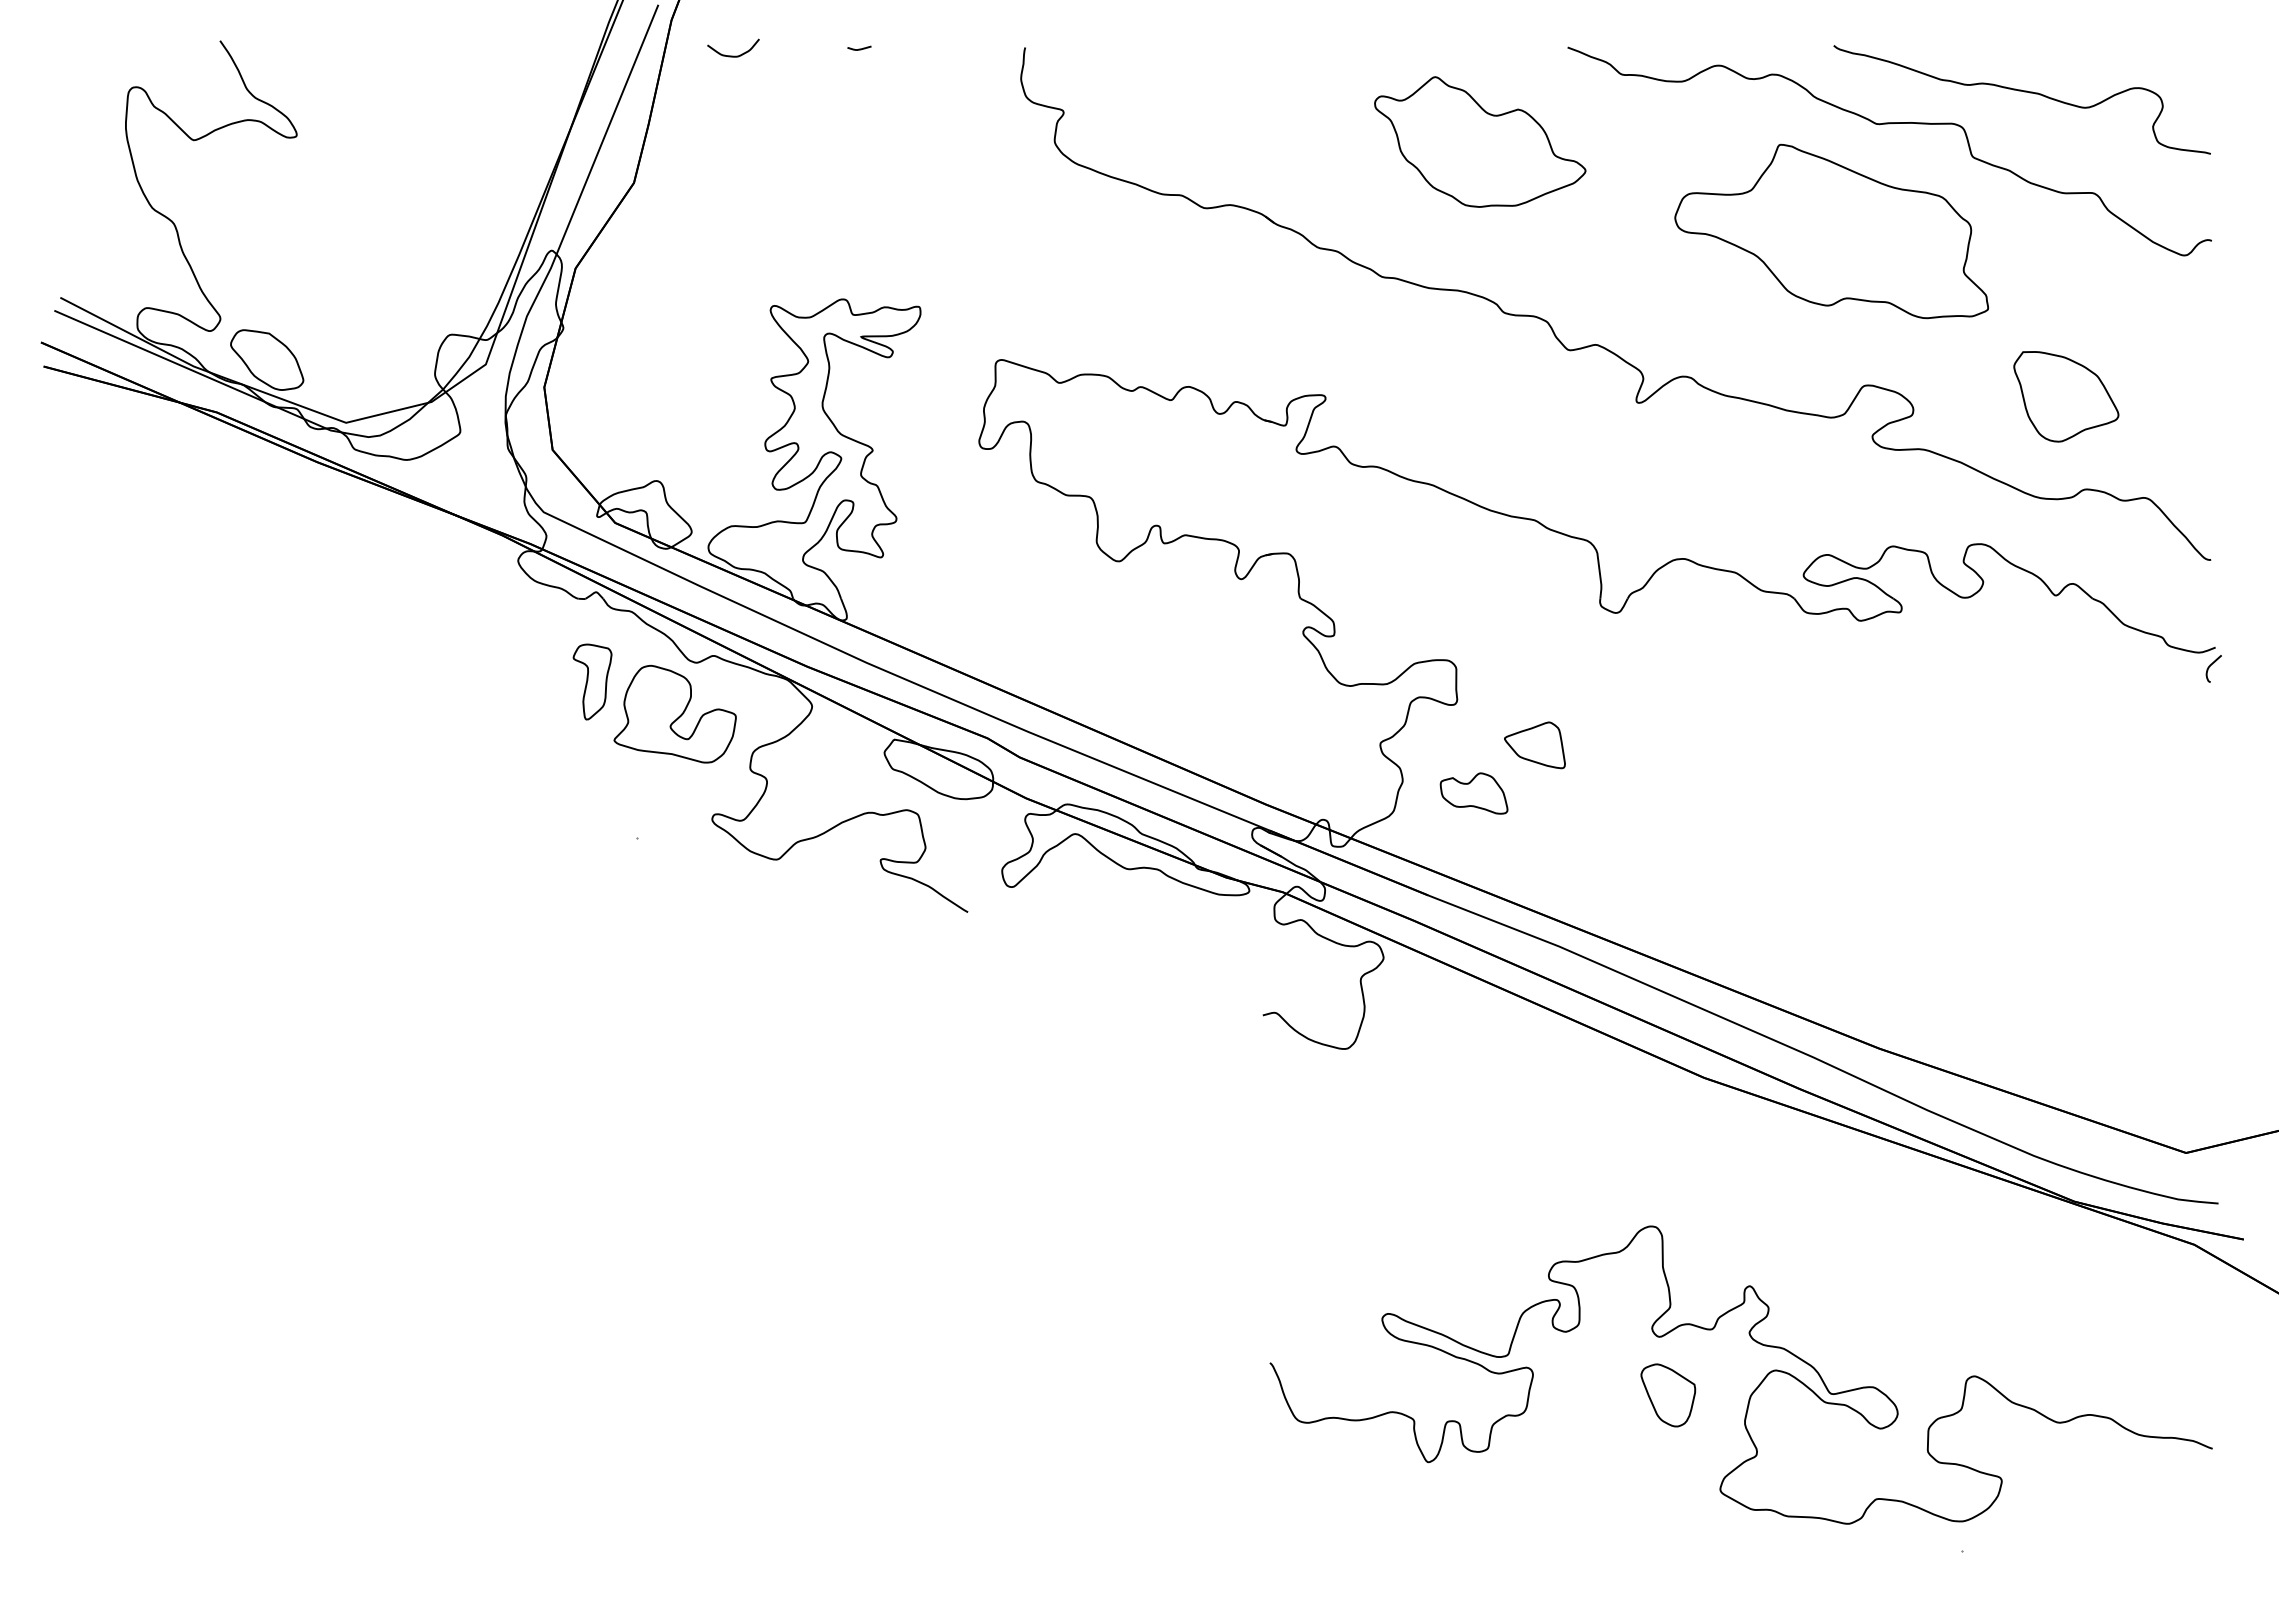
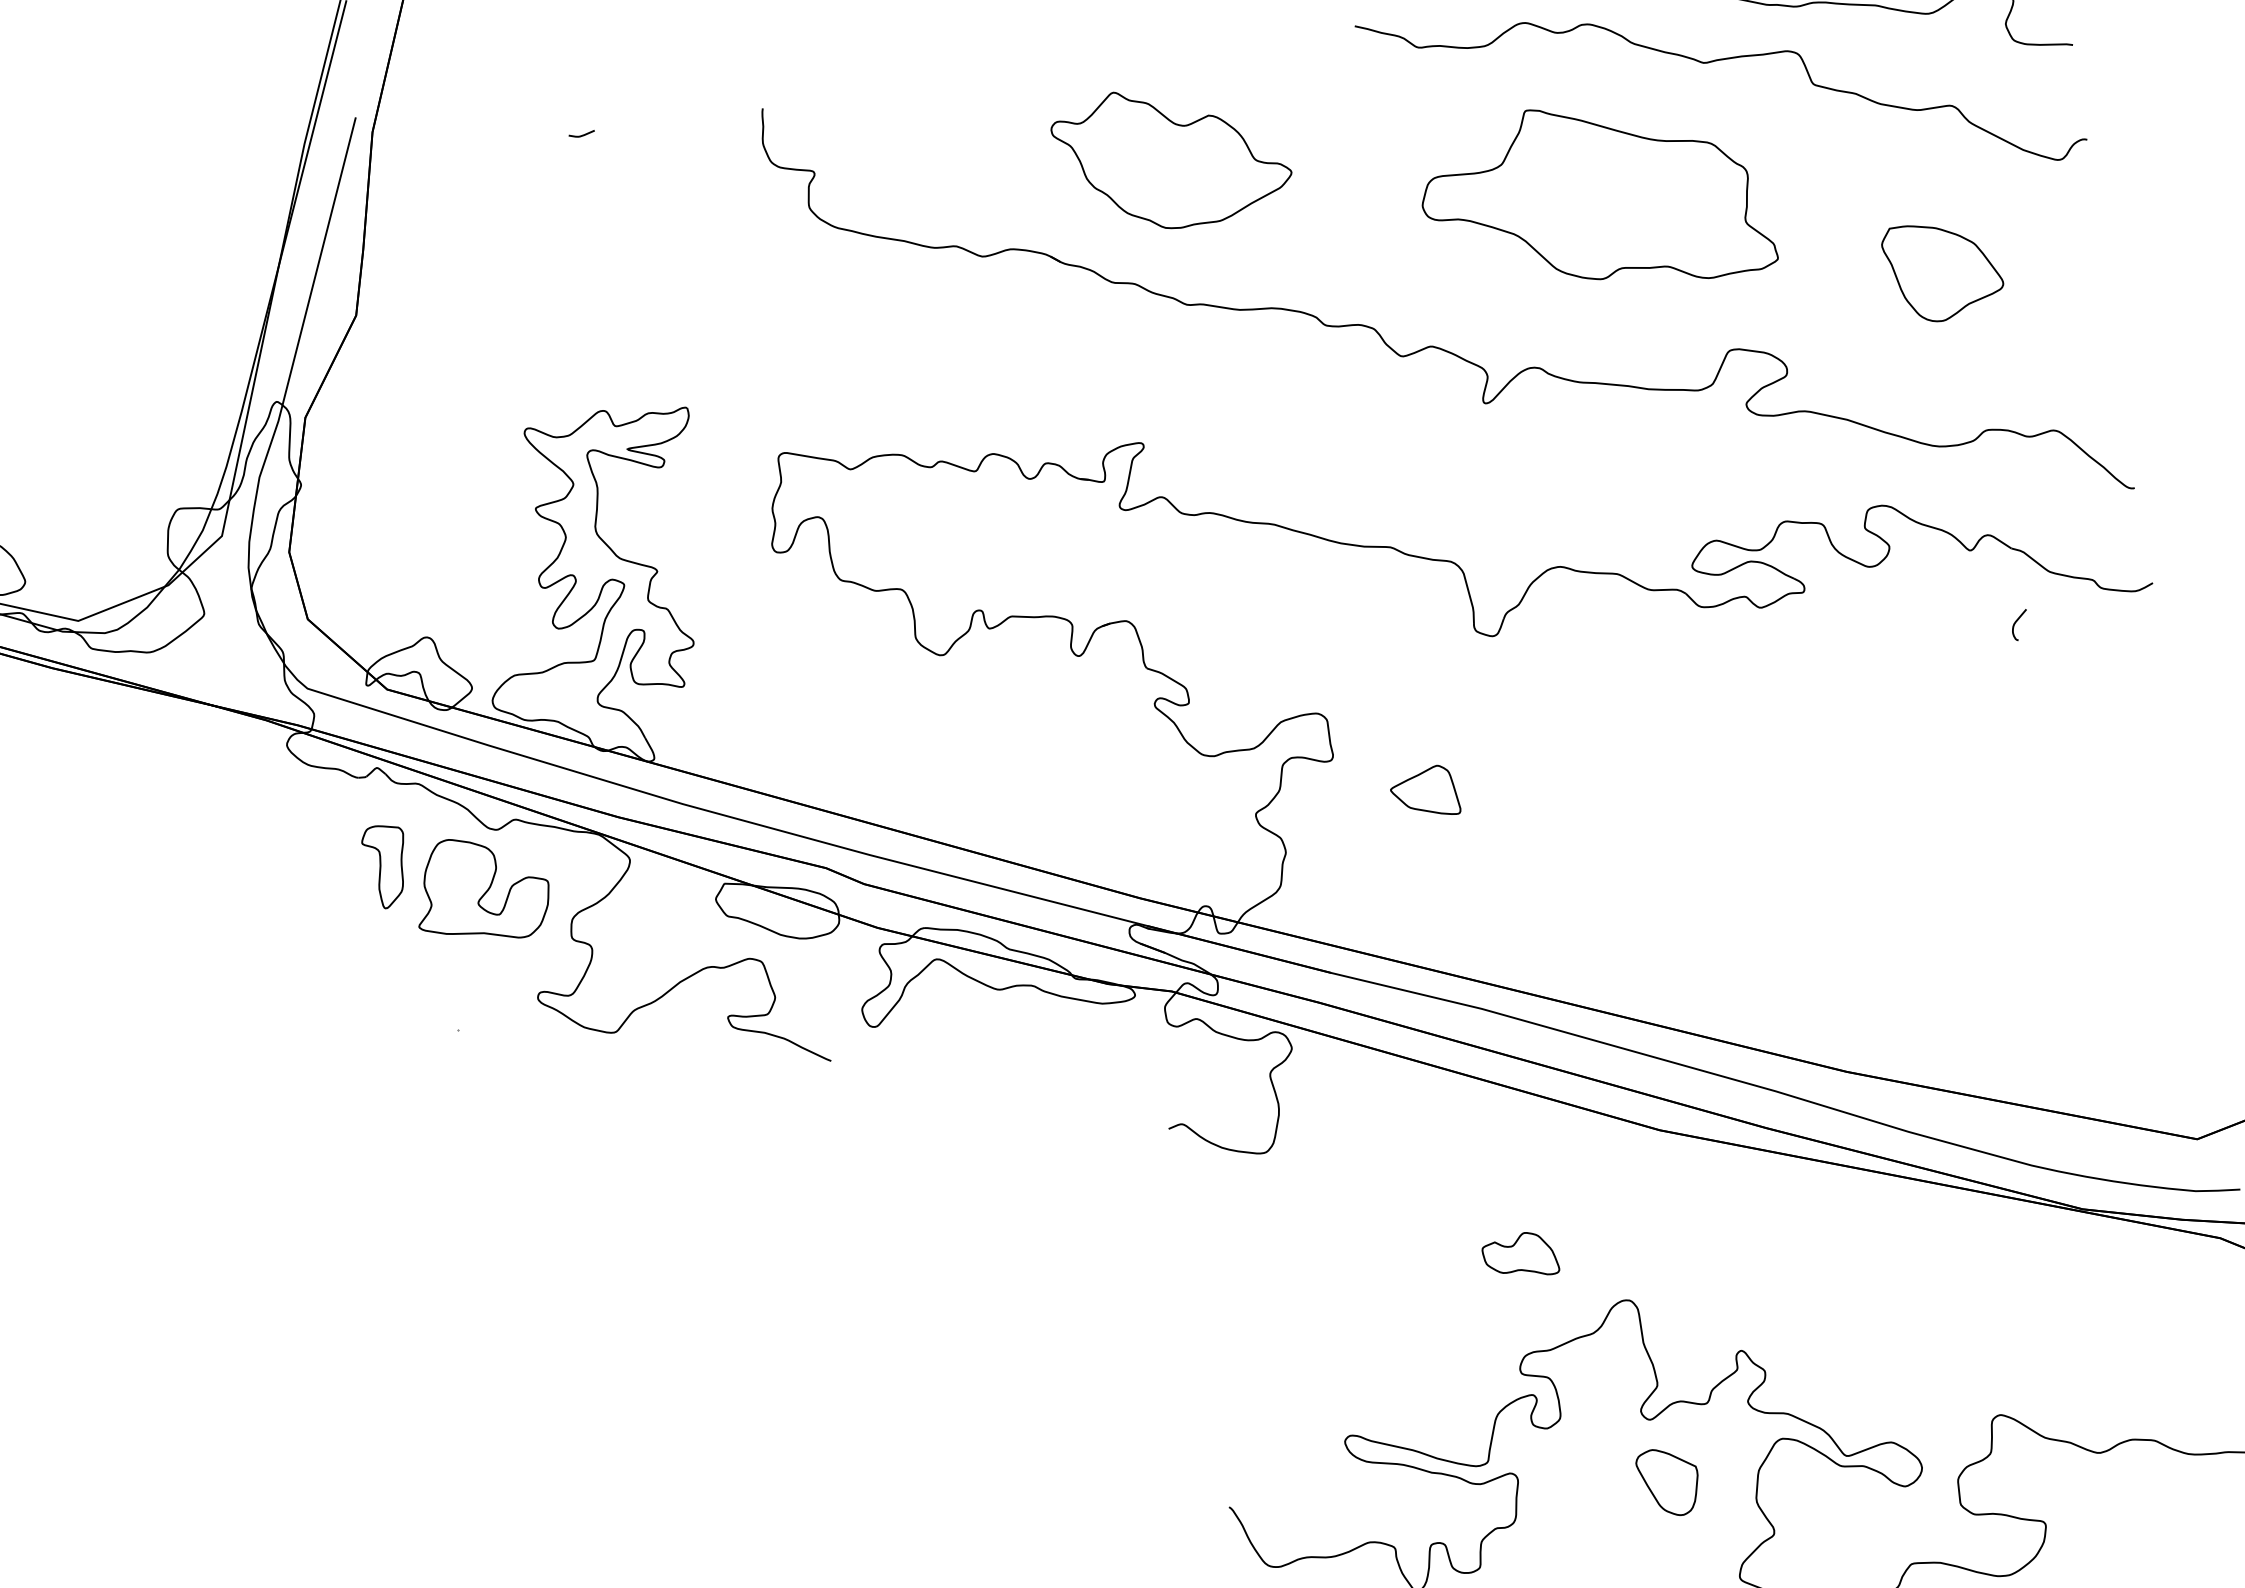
curve: (733, 55) -> (445, 161), removed
part: (1480, 141) -> (1172, 156), moved
part: (1831, 231) -> (1595, 197), moved
part: (2066, 396) -> (1943, 270), moved
curve: (2211, 665) -> (2016, 621), moved
part: (1473, 793) -> (1519, 1256), moved

